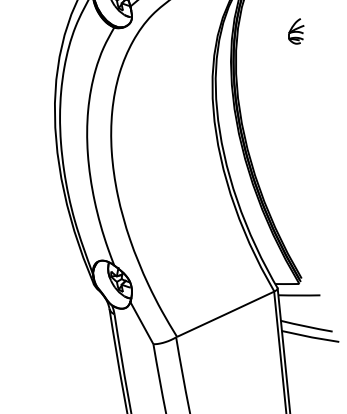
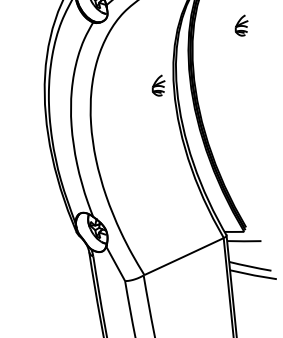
part: (194, 104) -> (158, 85), added

